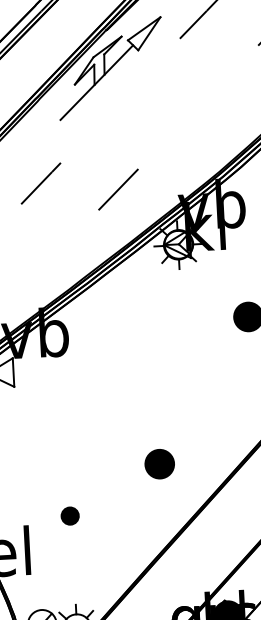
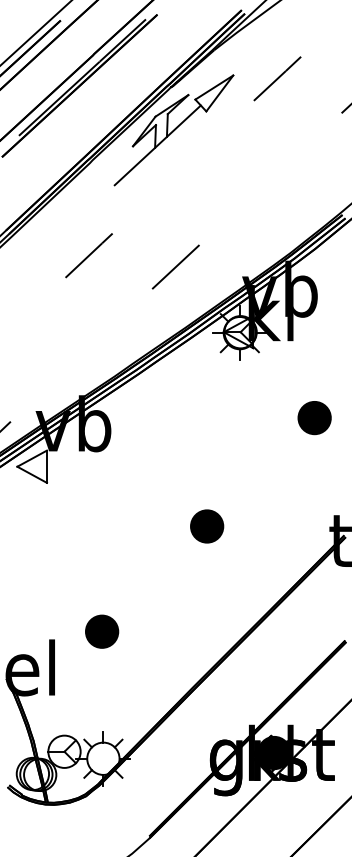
part: (160, 464) -> (207, 526), moved
part: (70, 515) -> (102, 631), size x1.67

